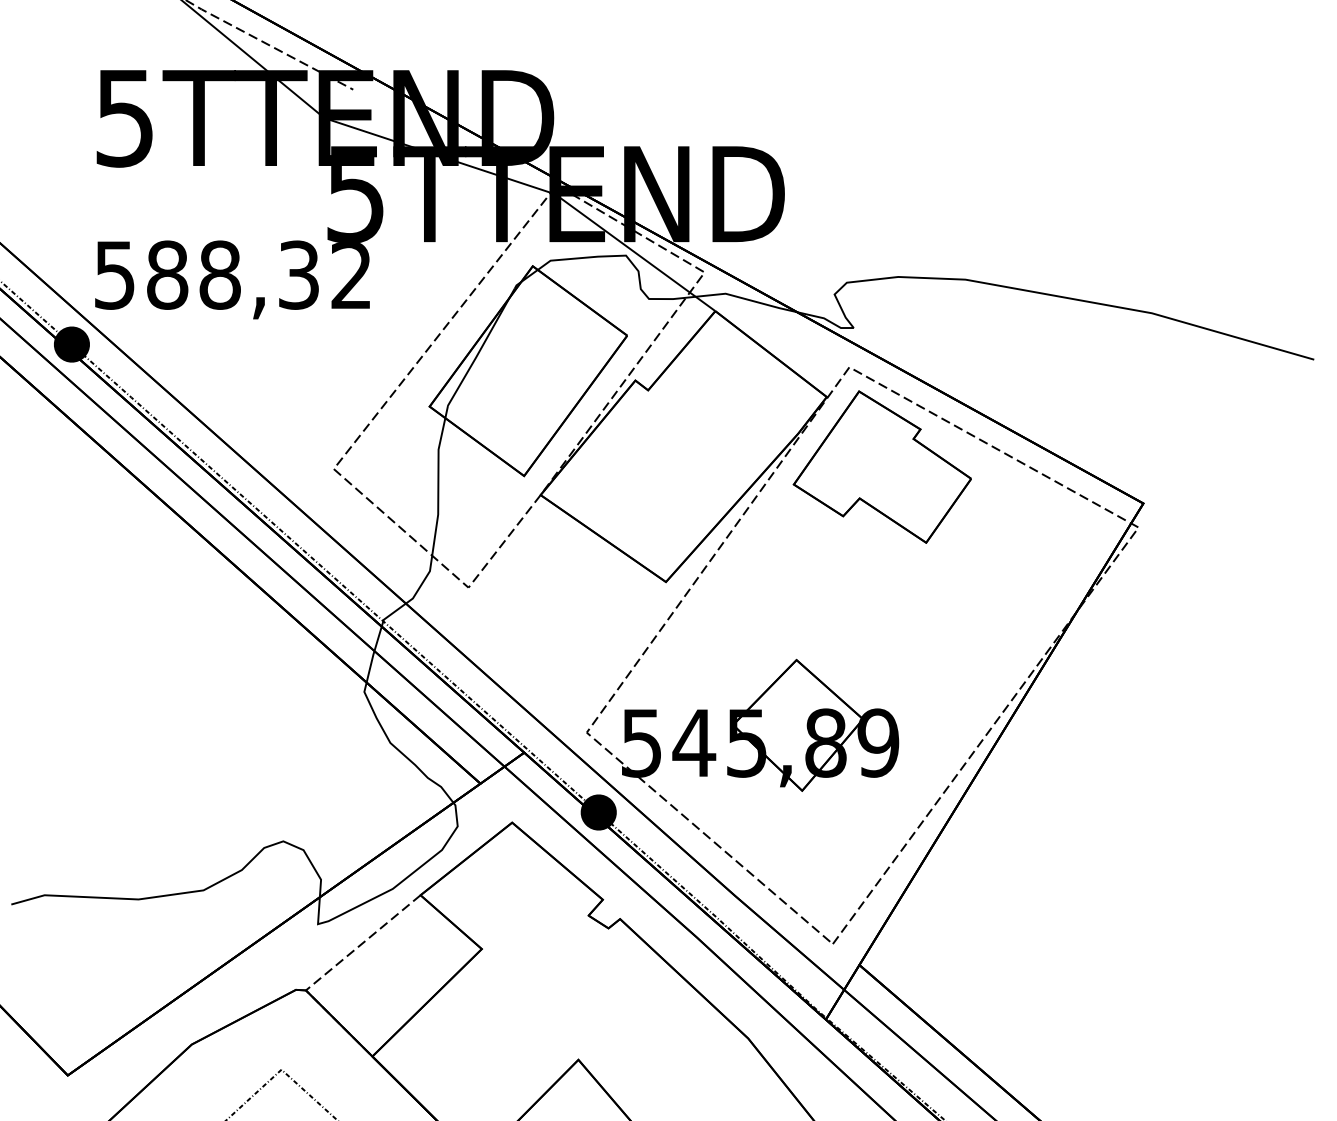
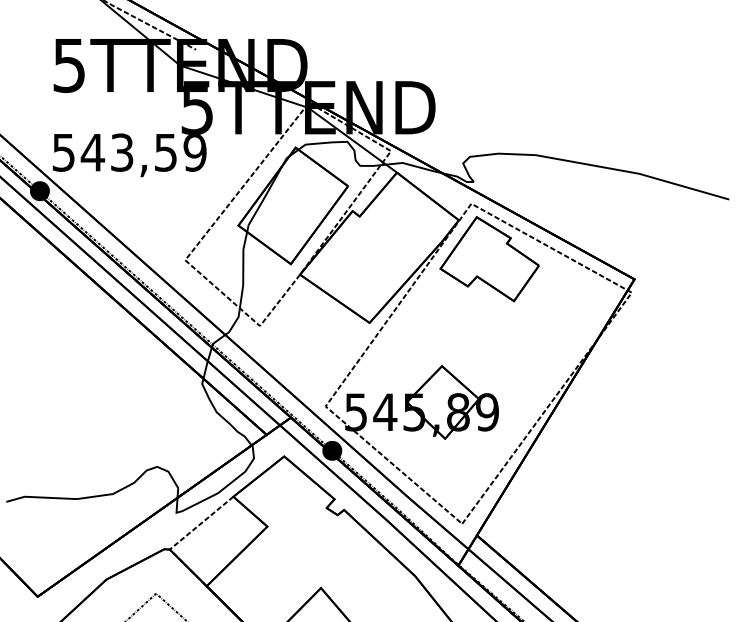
text: (258, 274) -> (143, 152), 588,32 -> 543,59

